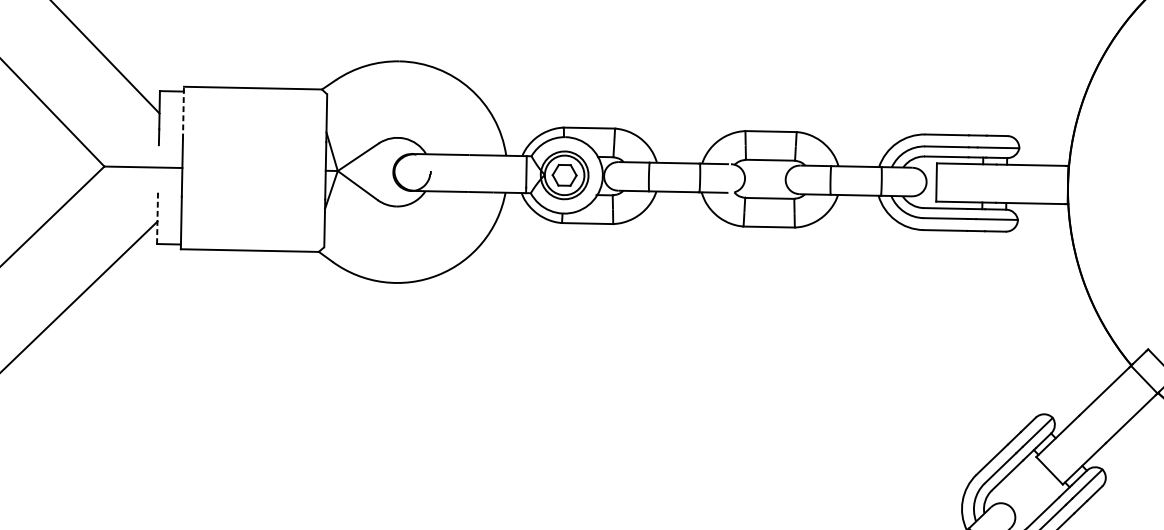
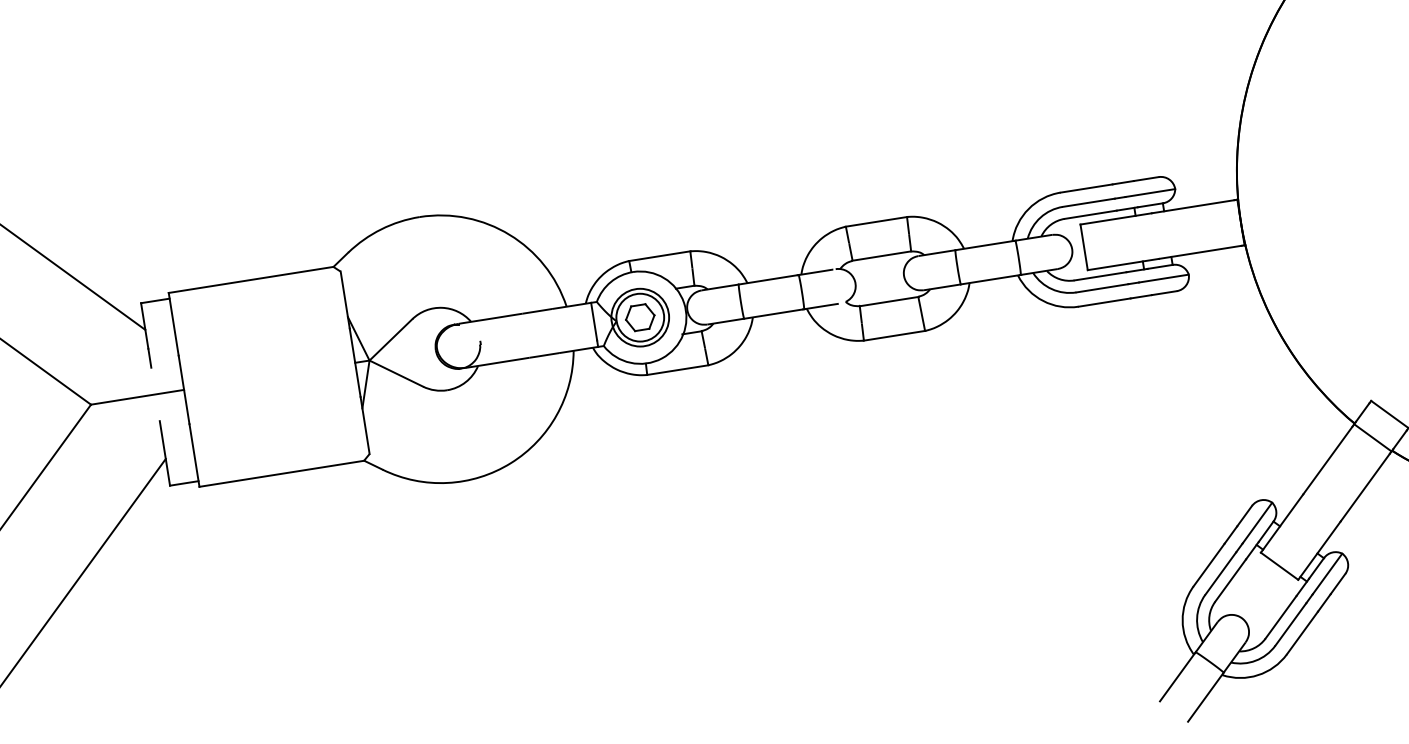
line: (183, 113) -> (173, 324), dashed -> solid
line: (157, 217) -> (164, 453), dashed -> solid

